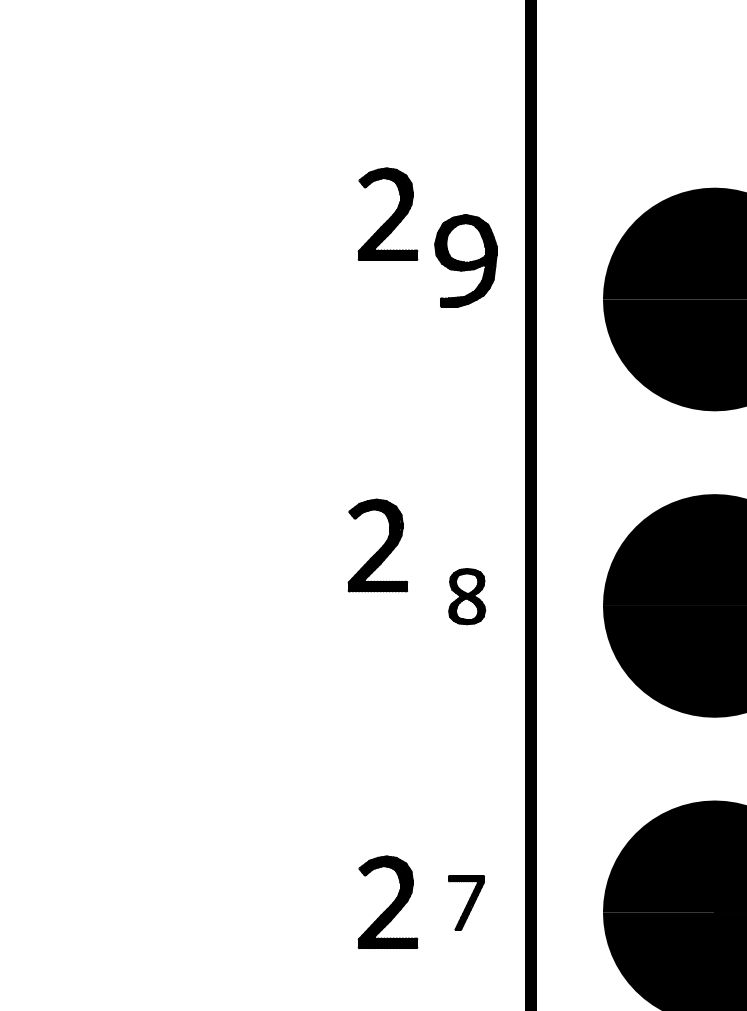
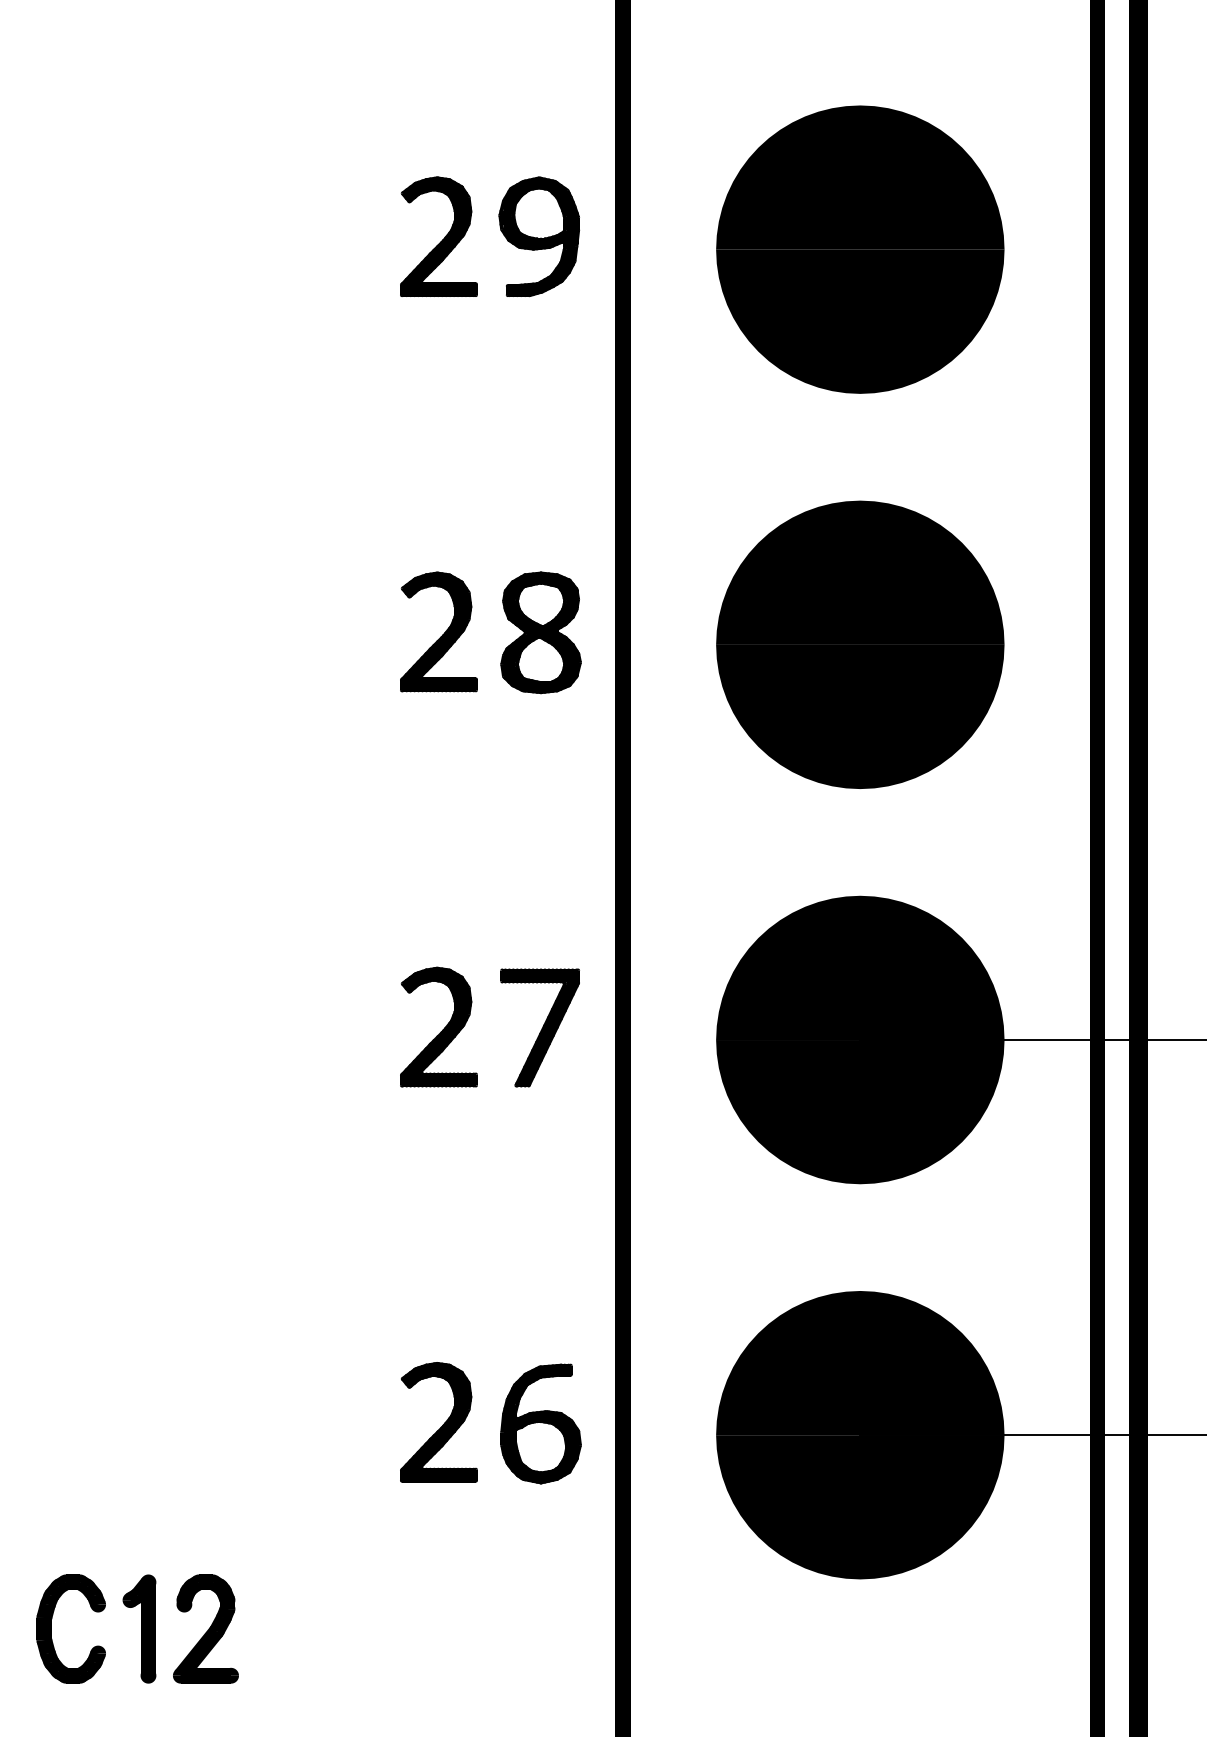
part: (387, 214) -> (438, 236), moved
part: (465, 260) -> (538, 236), moved
part: (377, 545) -> (438, 631), moved
part: (466, 596) -> (540, 632), size x1.67
part: (466, 902) -> (539, 1027), size x1.67

